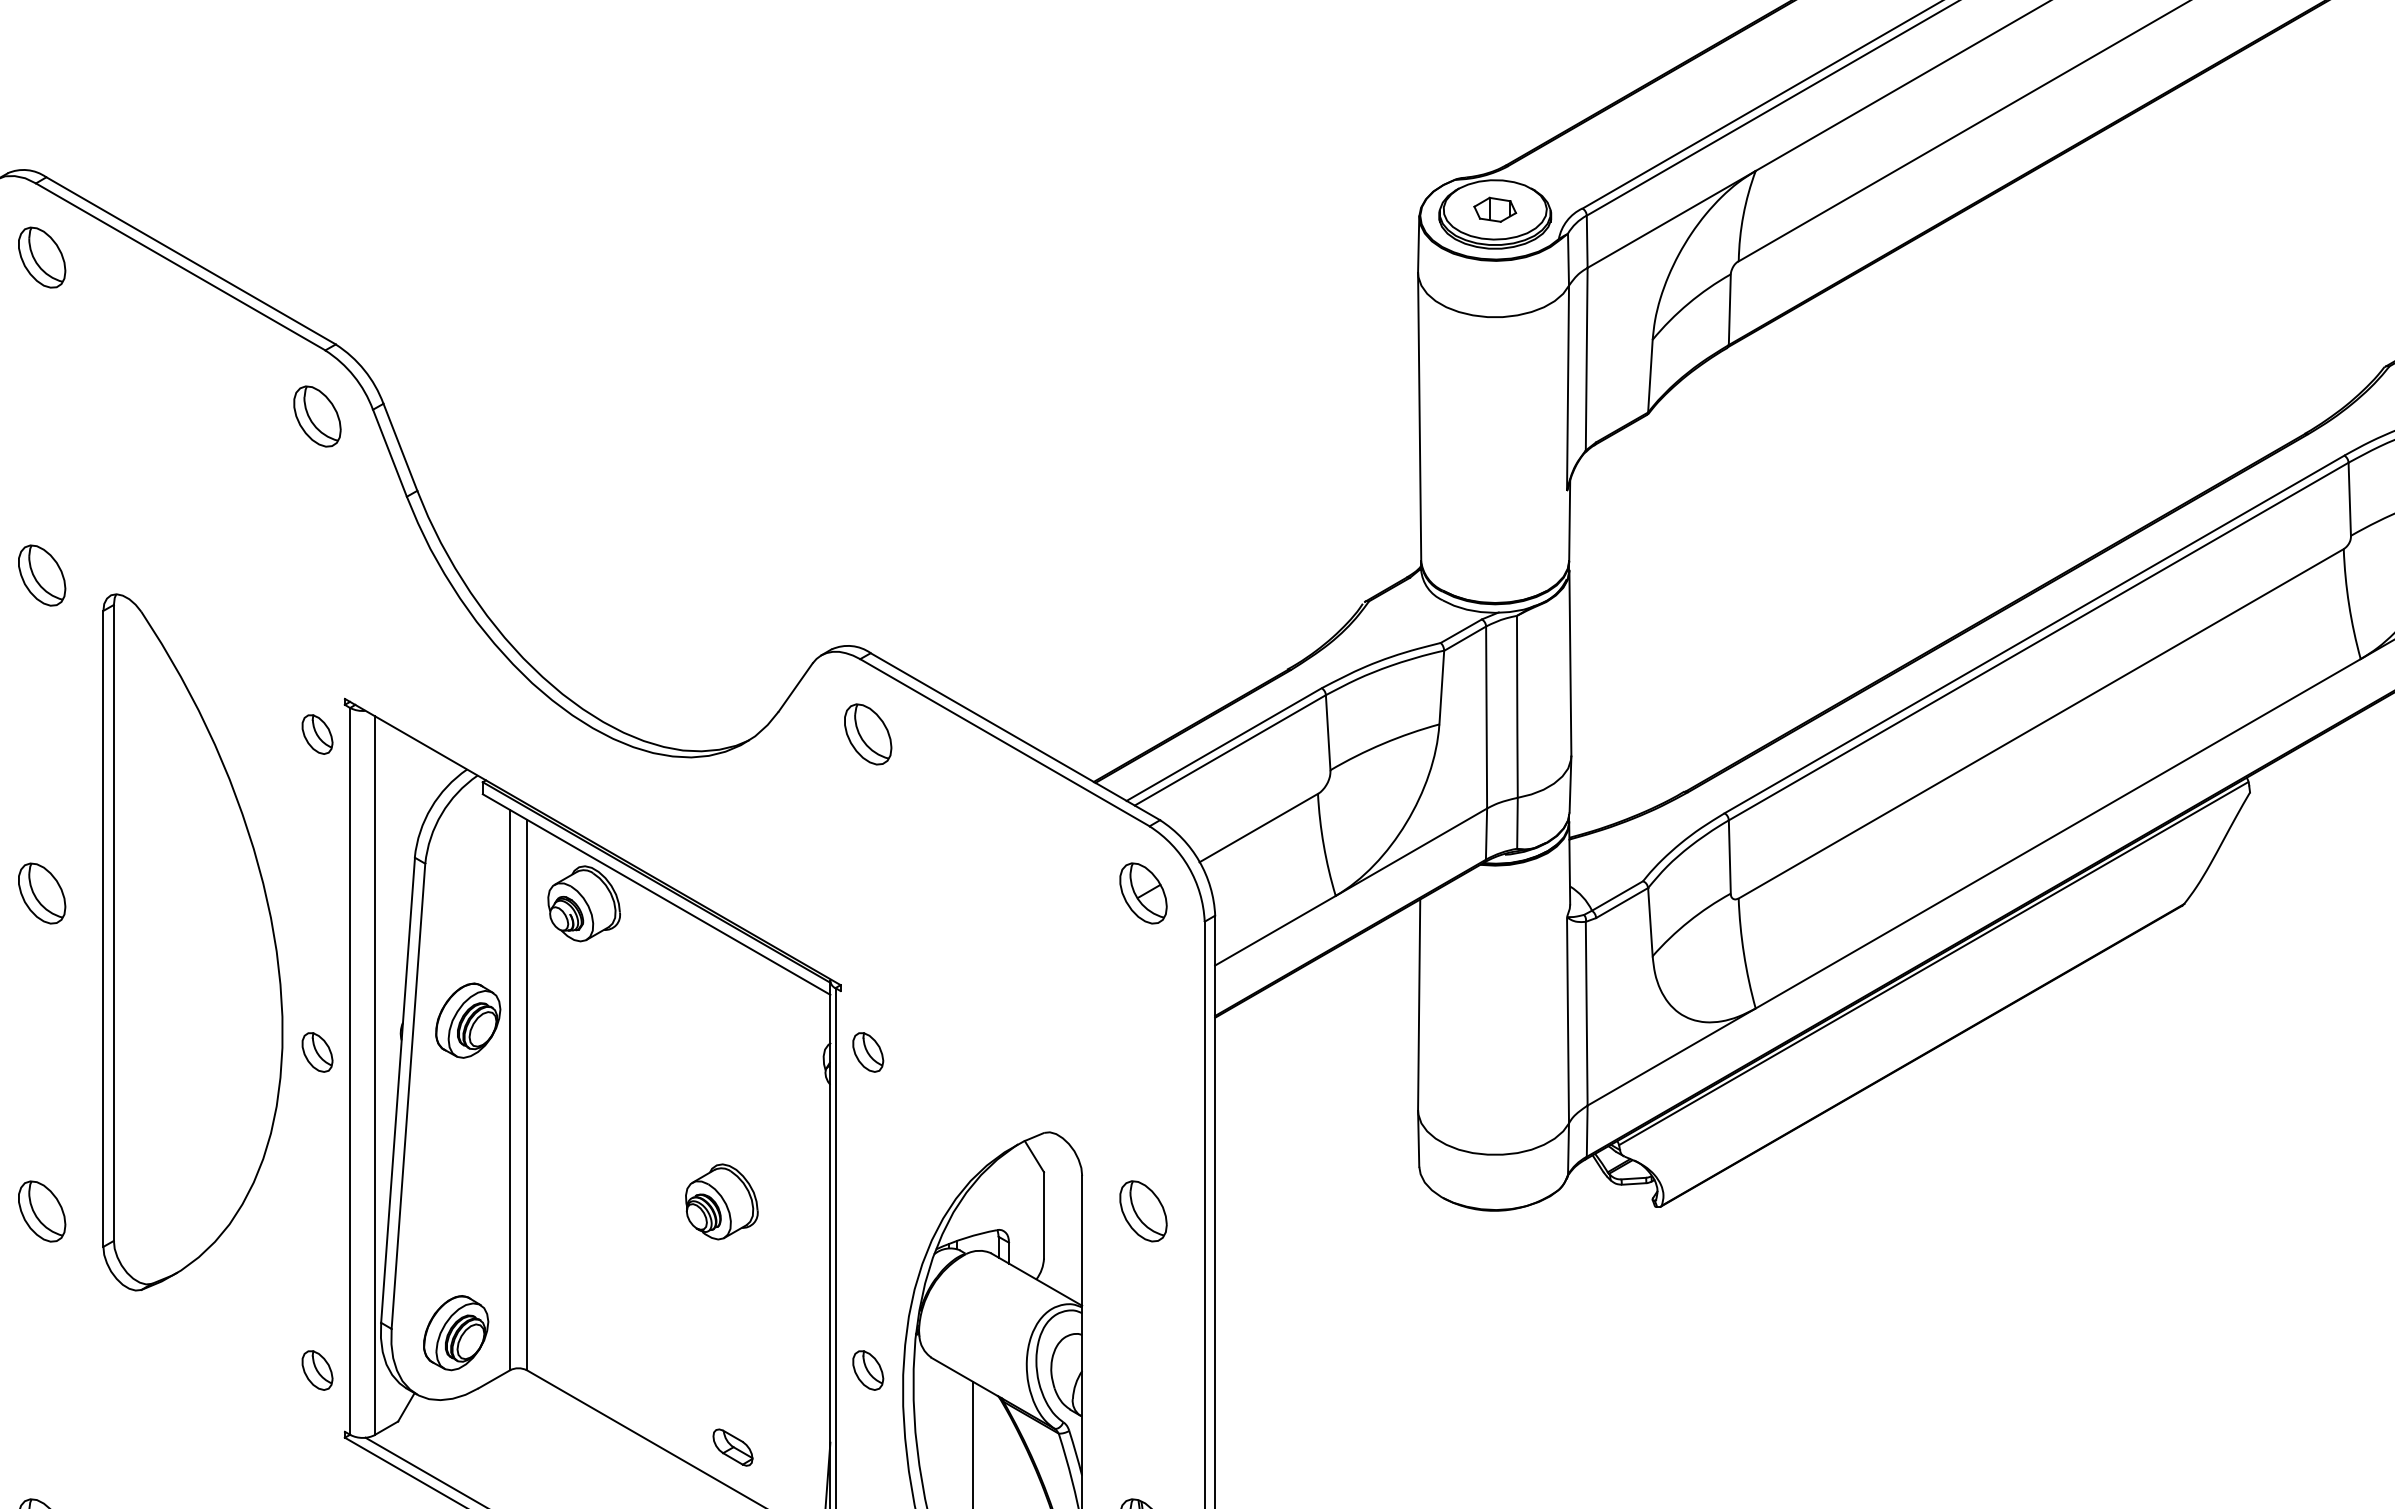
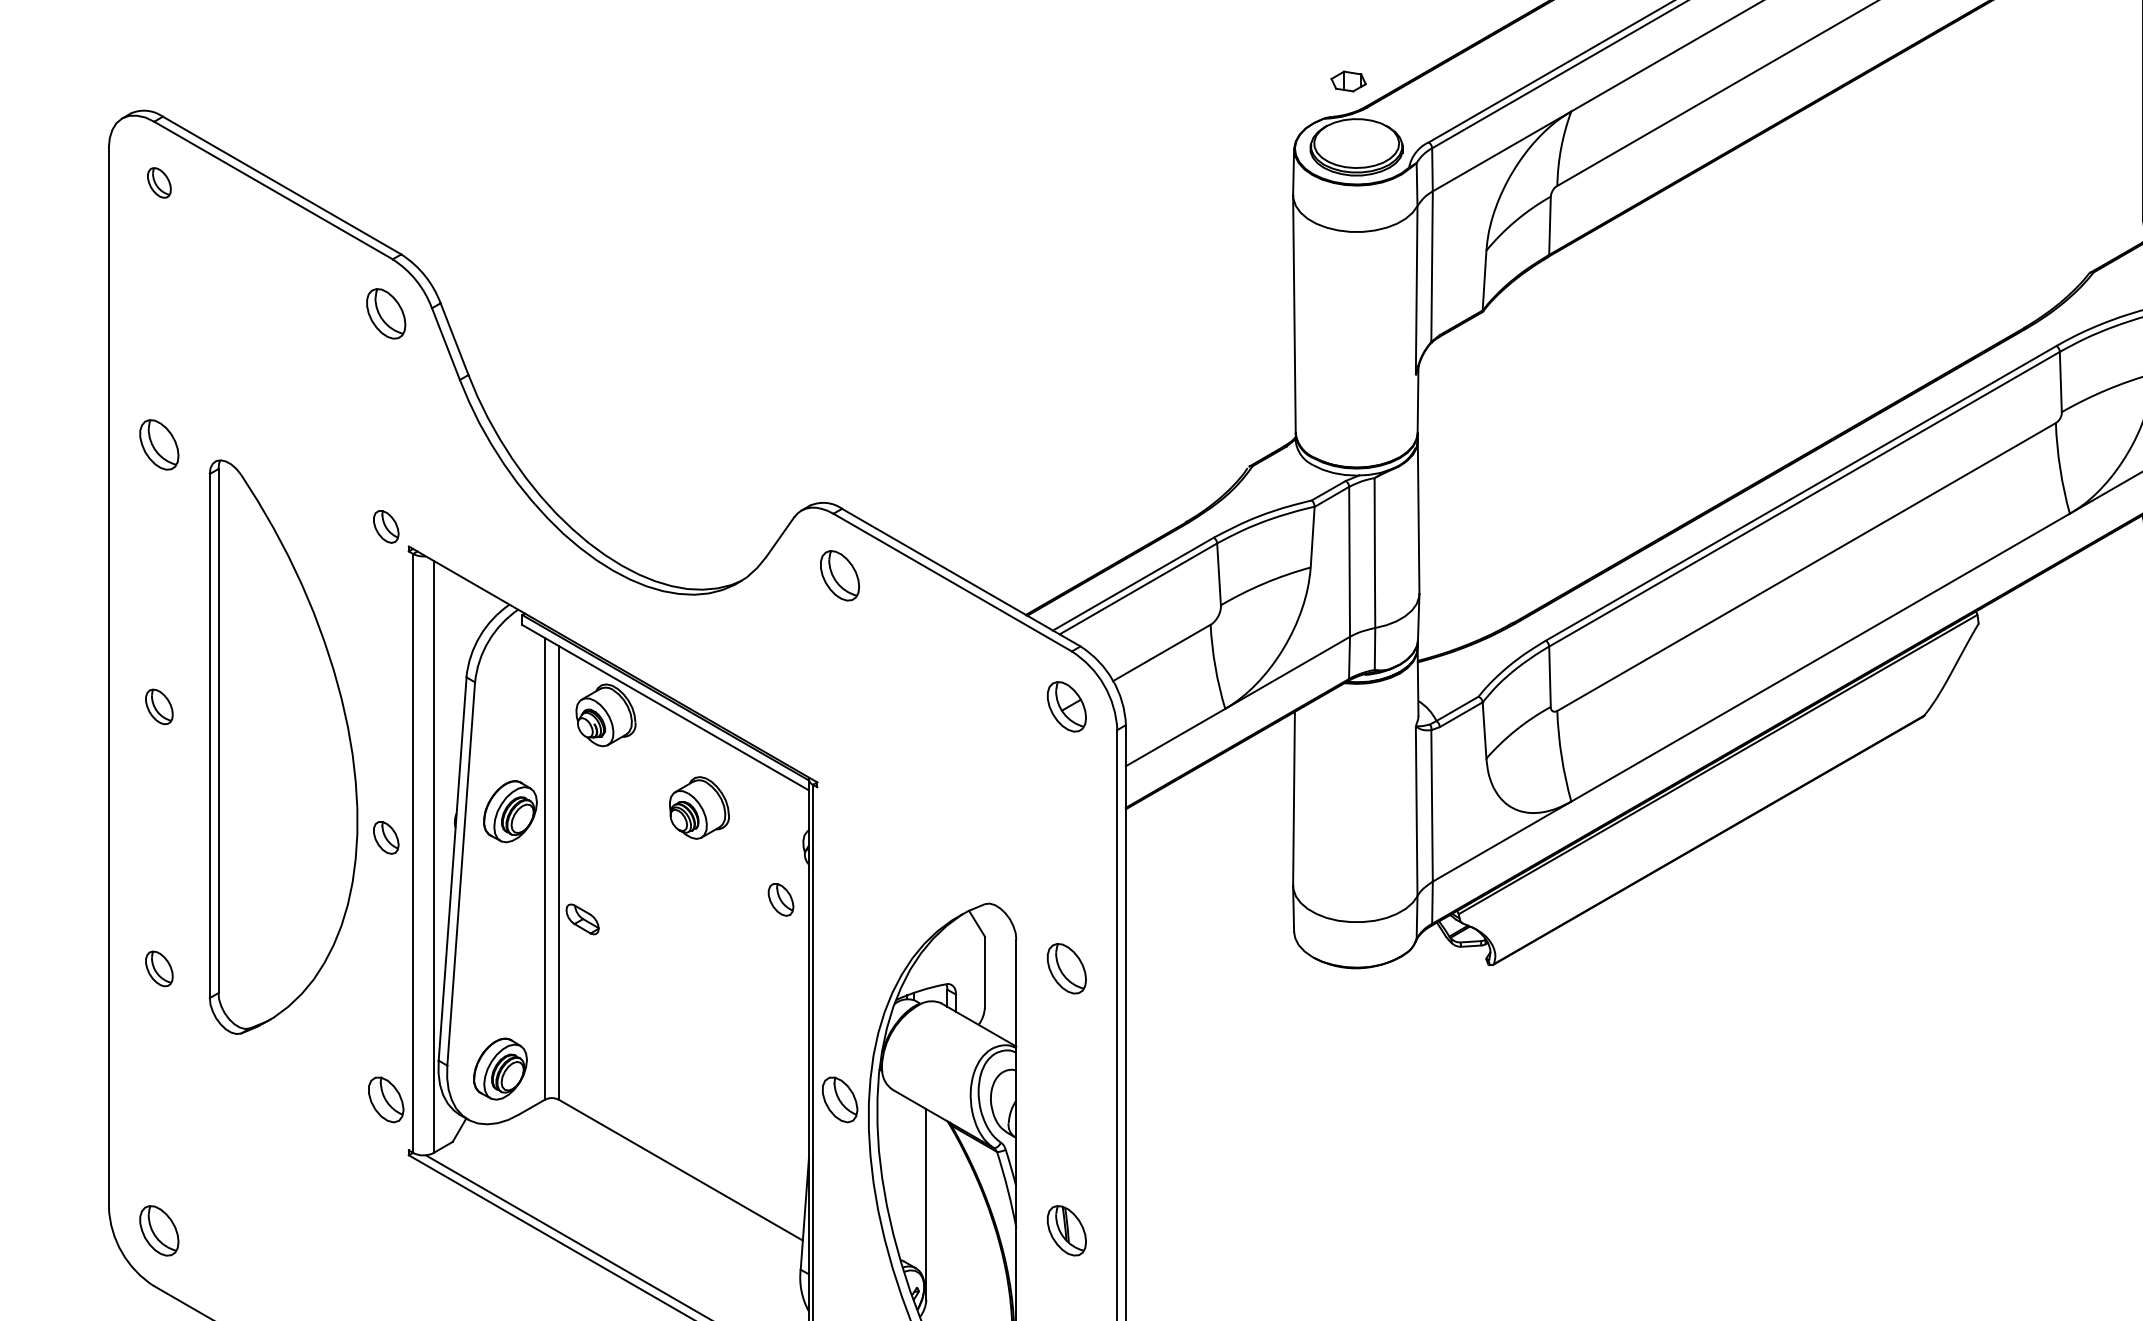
part: (1494, 209) -> (1348, 81), moved
part: (42, 257) -> (159, 182), size x0.6
part: (317, 734) -> (386, 526), moved
part: (42, 893) -> (159, 706), size x0.7
part: (867, 1052) -> (780, 899), moved
part: (721, 1201) -> (699, 807), moved
part: (42, 1211) -> (159, 968), size x0.7
part: (317, 1370) -> (386, 1099), size x1.4
part: (867, 1370) -> (839, 1099), size x1.4
part: (732, 1447) -> (582, 919), moved

